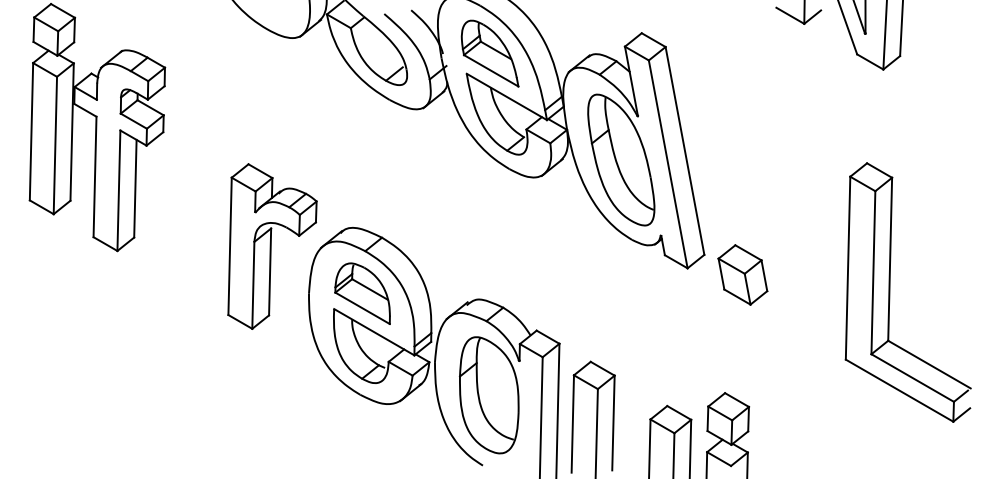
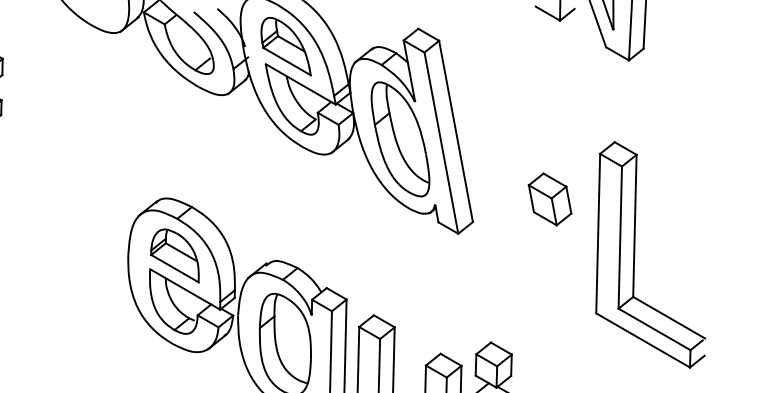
part: (272, 246) -> (96, 214), removed
part: (742, 274) -> (549, 199), moved

